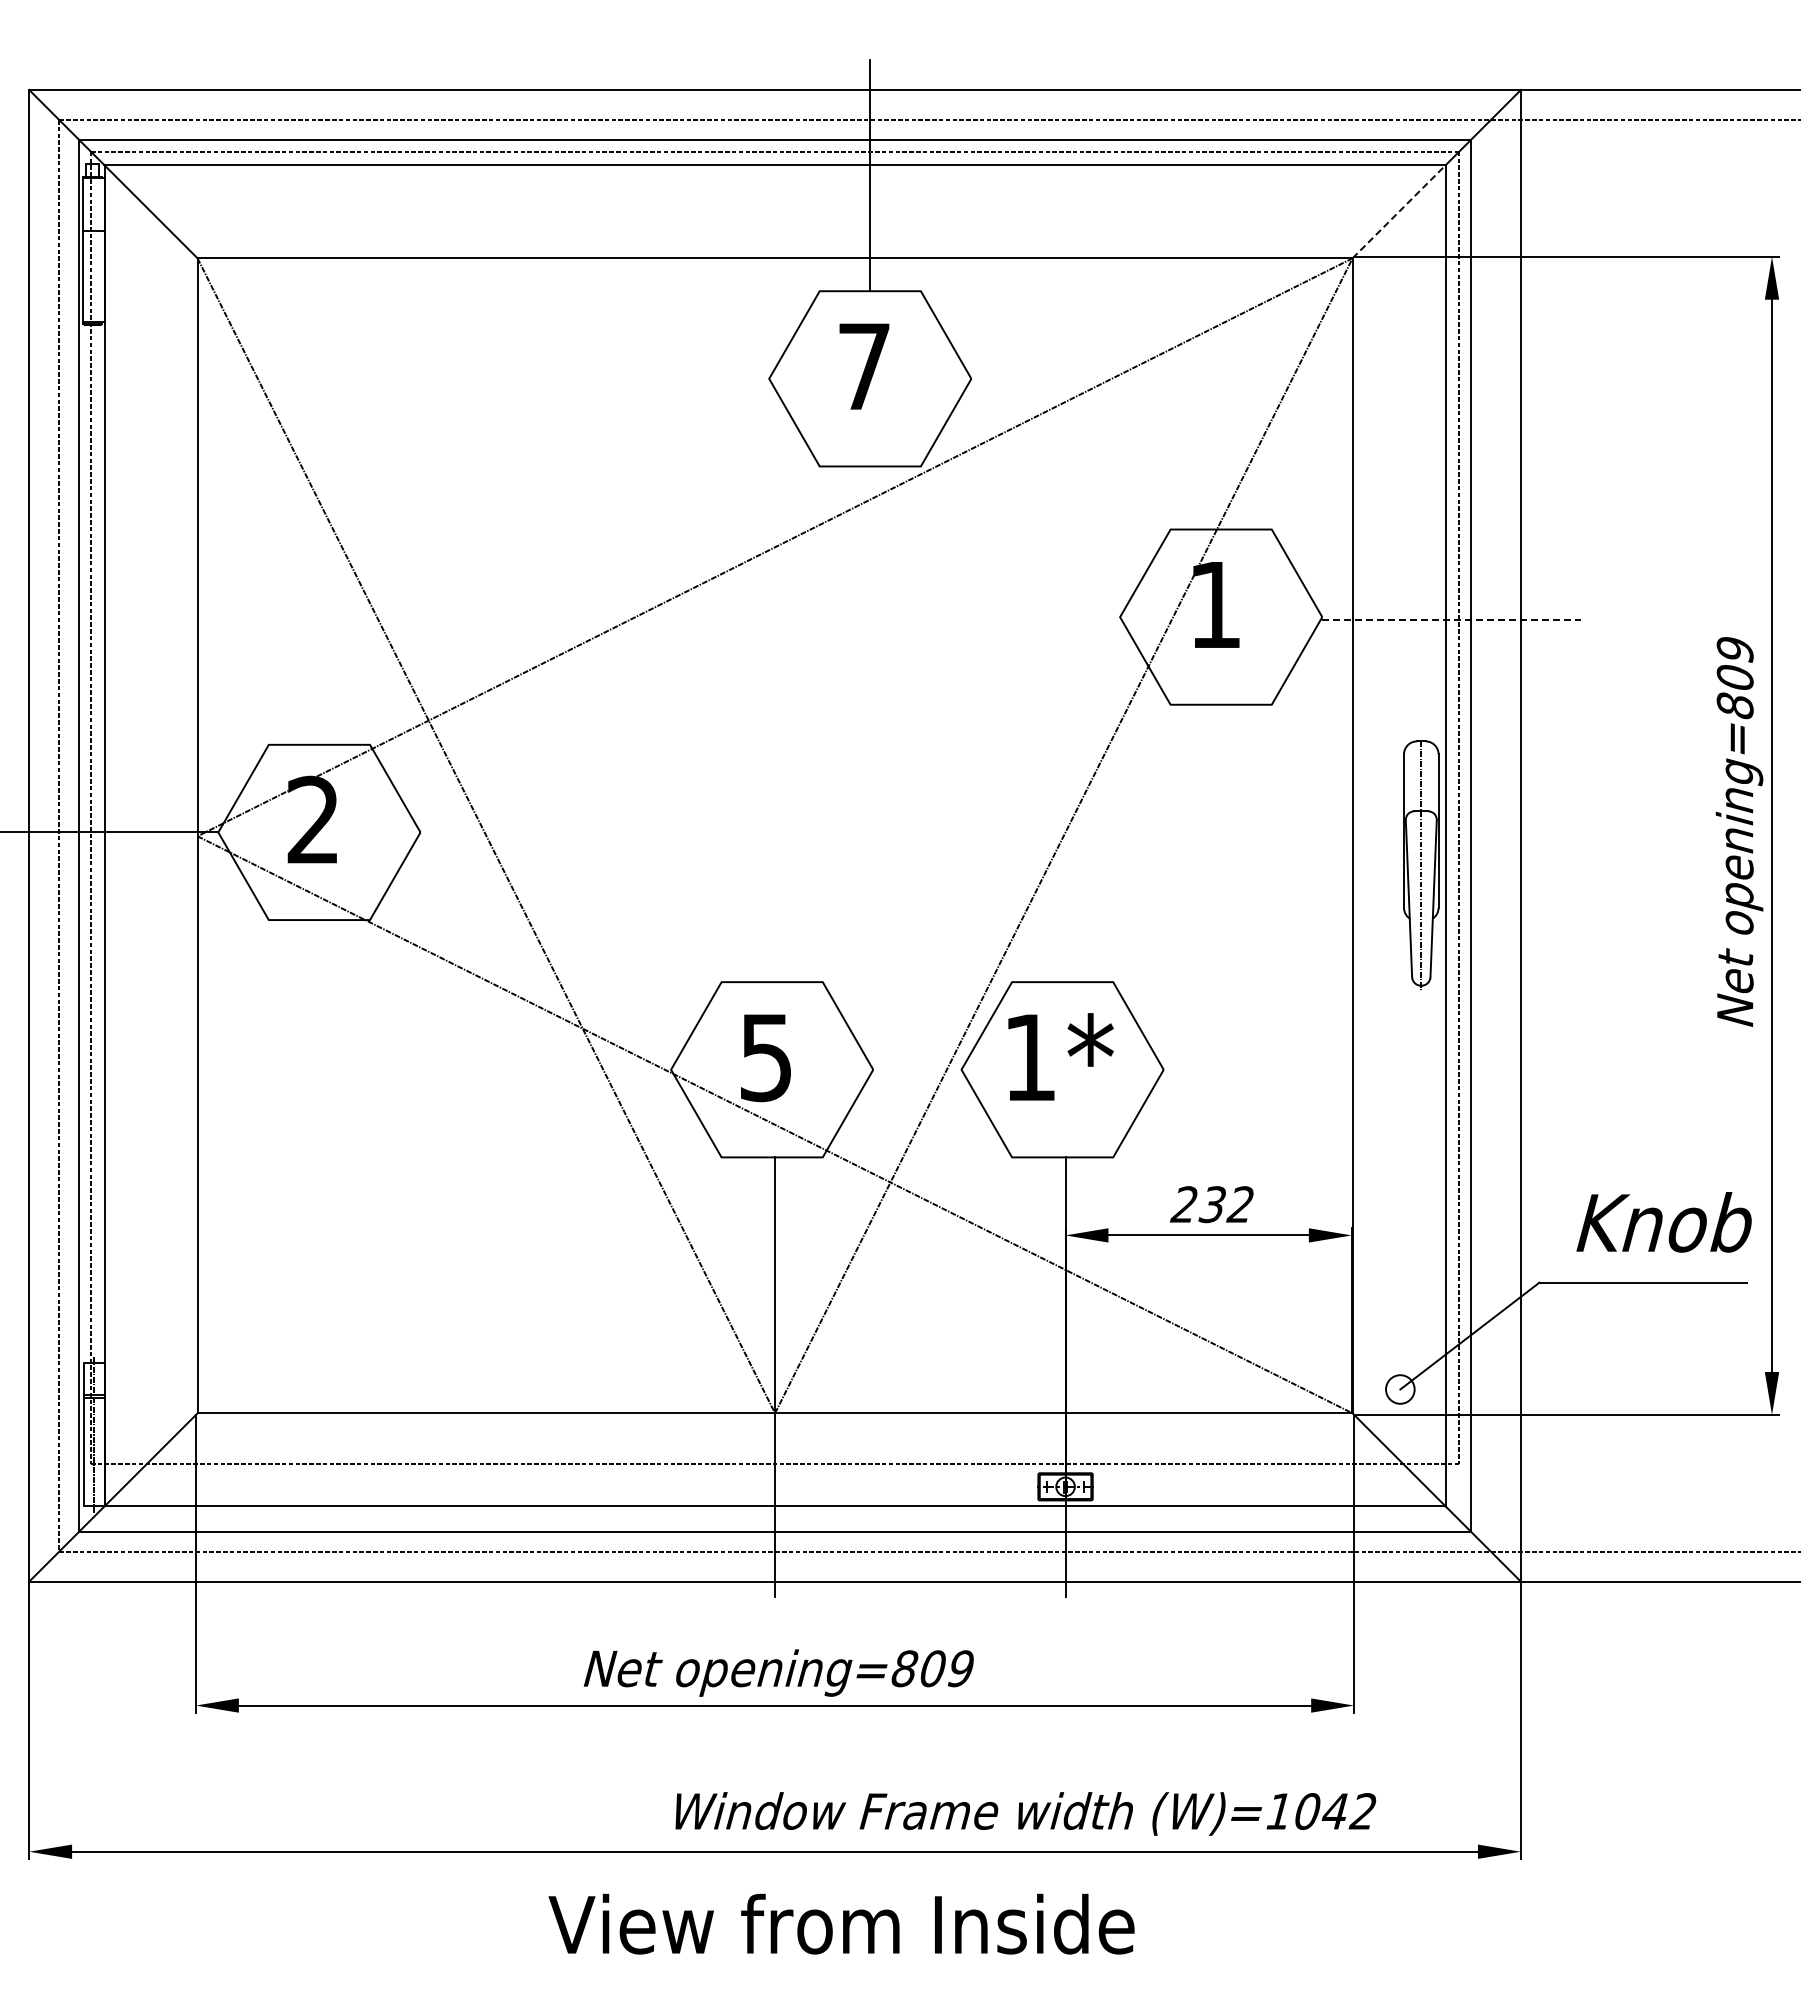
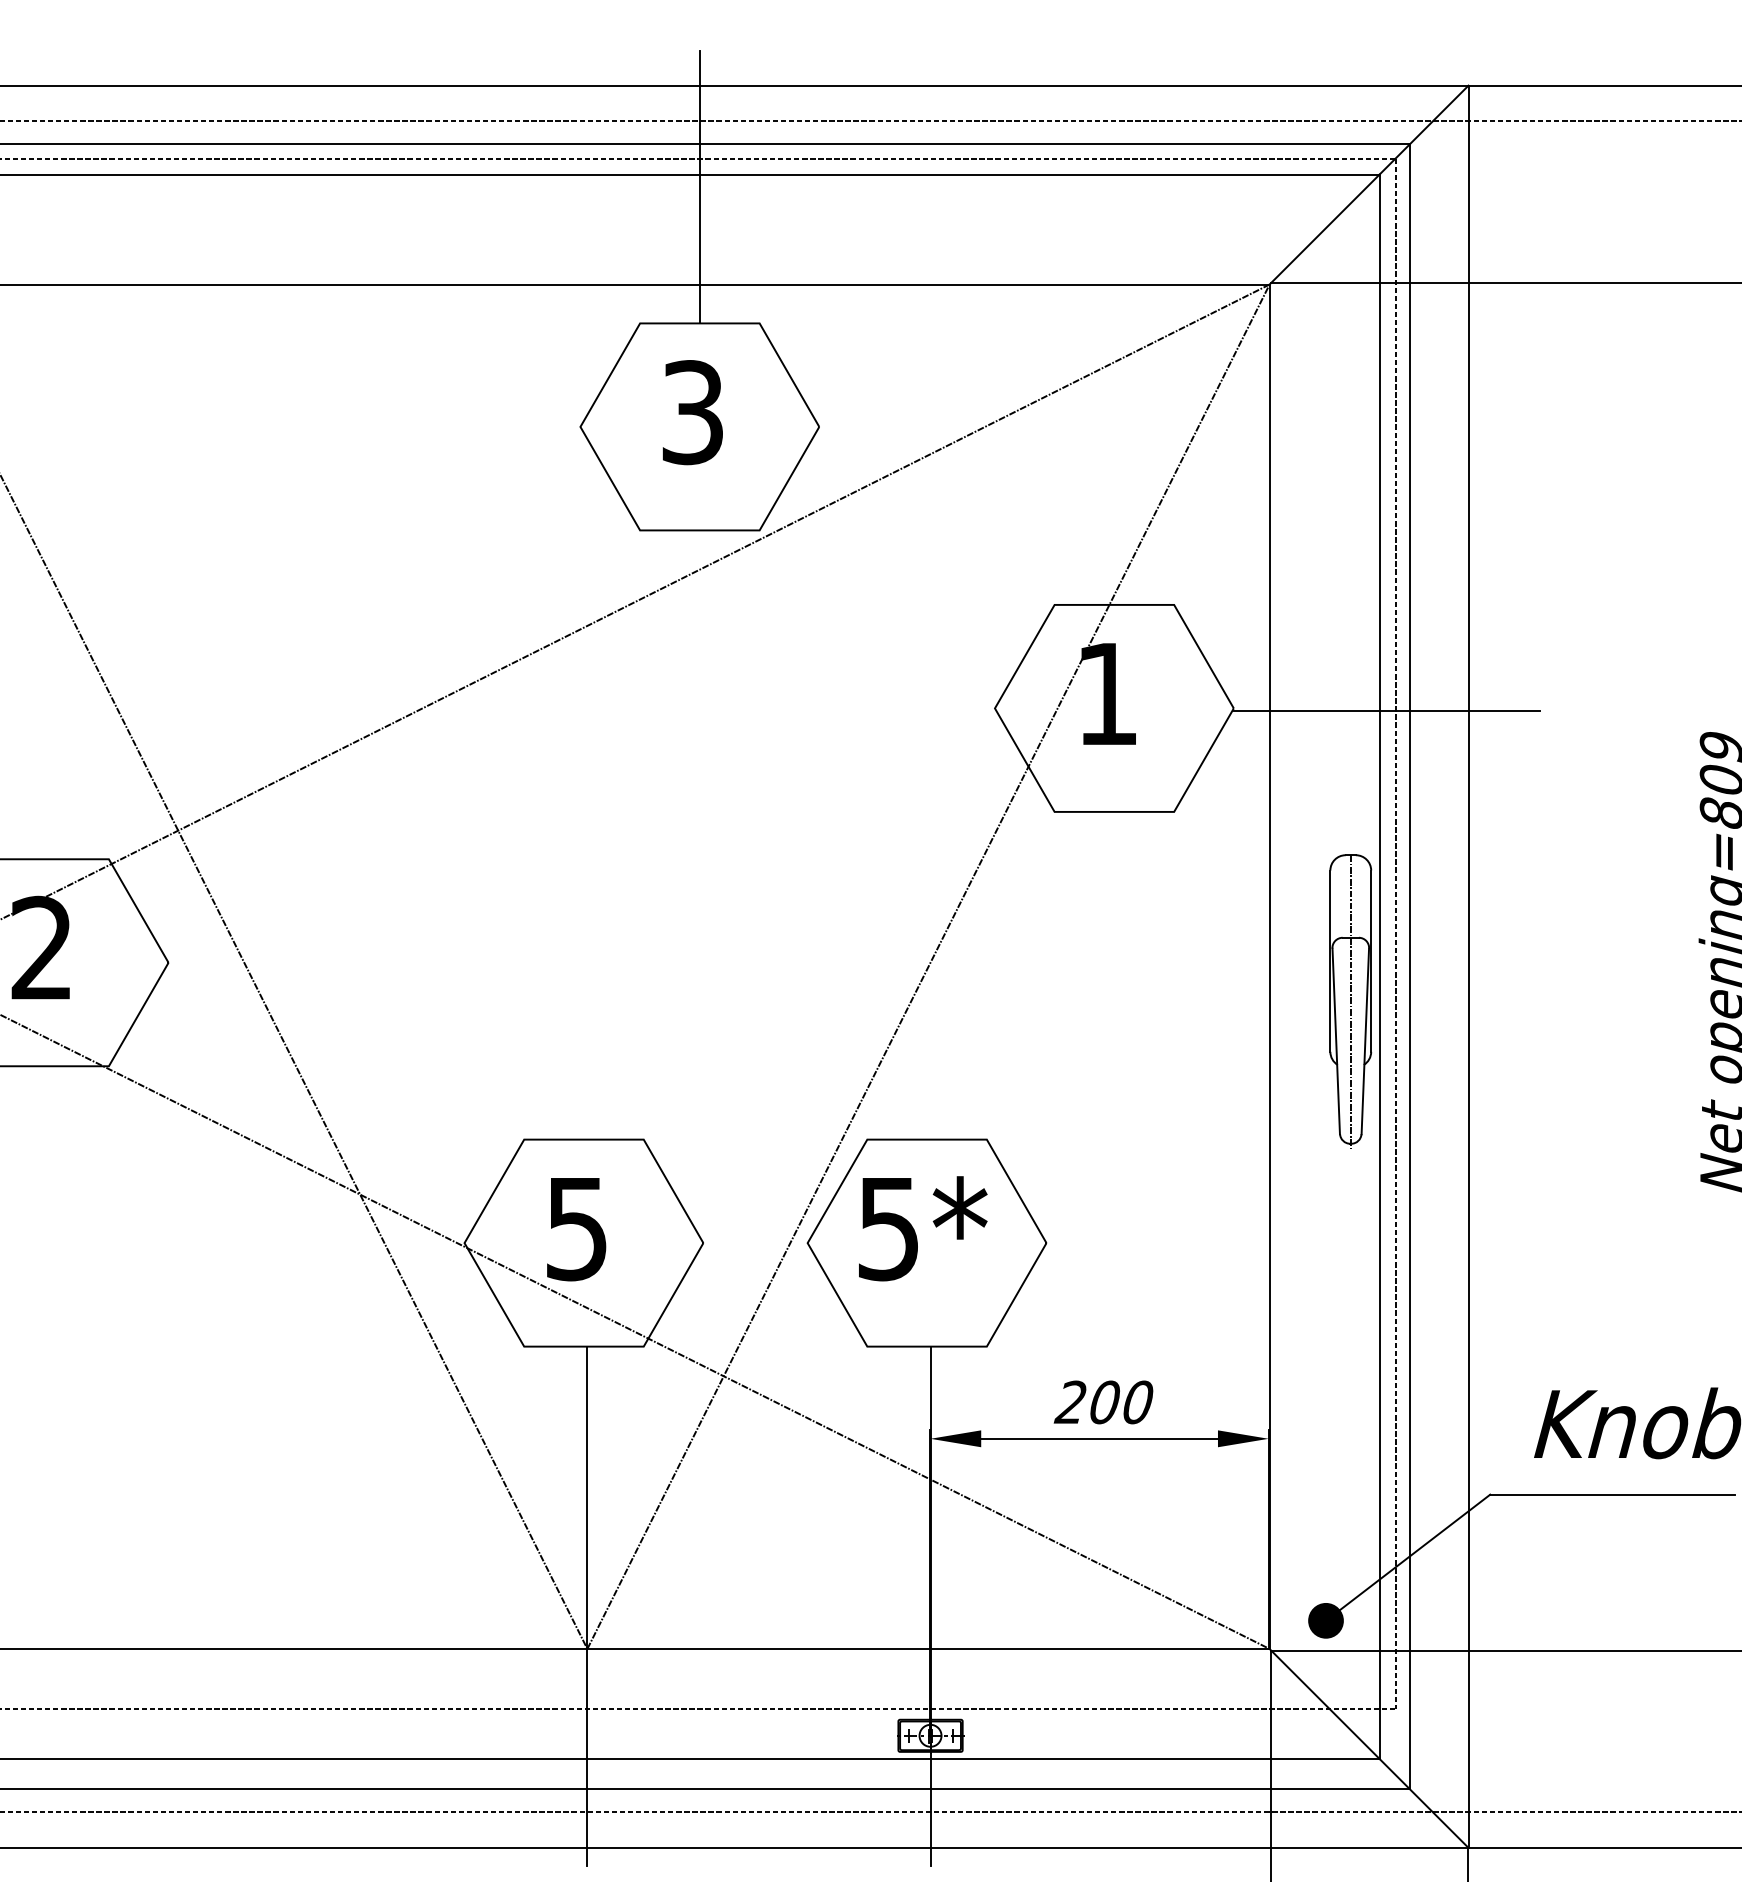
line: (1399, 211) -> (1325, 229), dashed -> solid
text: (864, 366) -> (693, 412), 7 -> 3
line: (1452, 619) -> (1387, 711), dashed -> solid
text: (1029, 1058) -> (887, 1229), 1* -> 5*
text: (1226, 1204) -> (1120, 1402), 232 -> 200
fill: (1400, 1389) -> (1326, 1620), added

